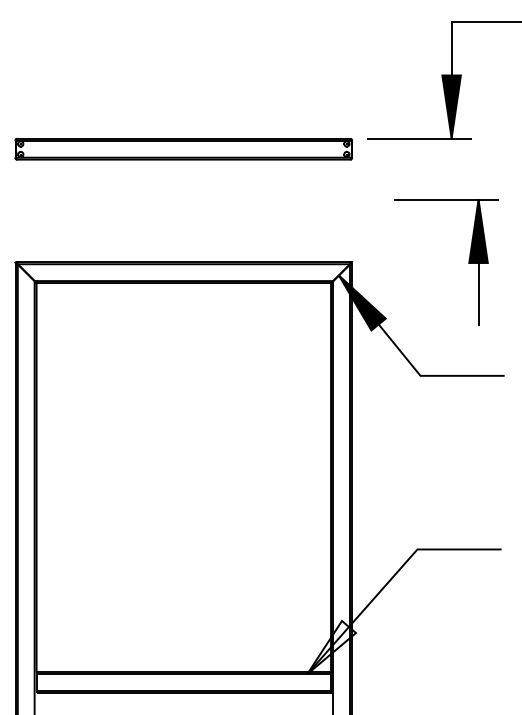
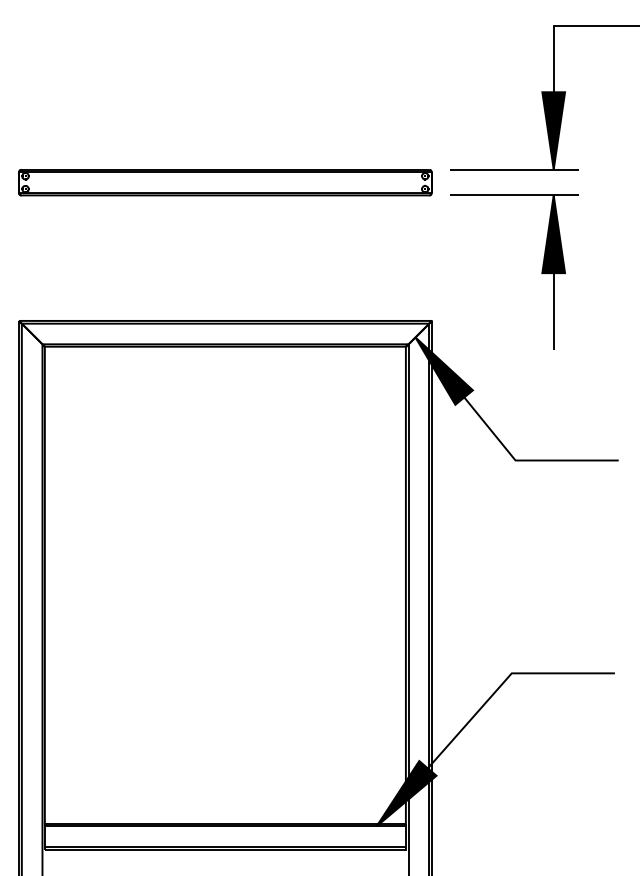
part: (468, 261) -> (541, 271), moved
fill: (331, 647) -> (406, 793), added

